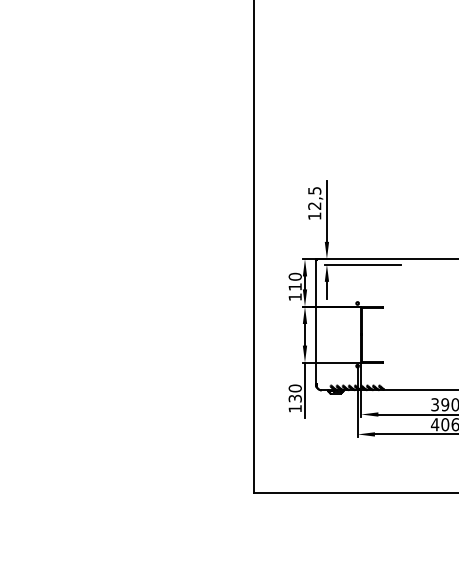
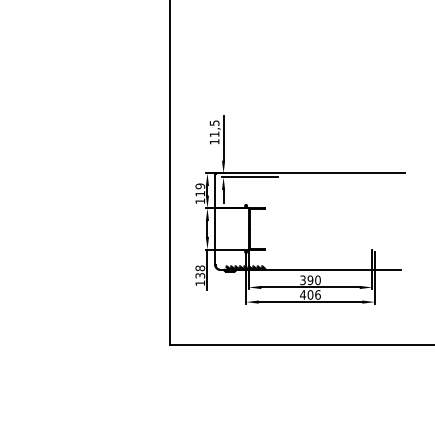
text: (314, 206) -> (214, 134), 12,5 -> 11,5
text: (295, 277) -> (200, 186), 110 -> 119
text: (294, 388) -> (199, 268), 130 -> 138

